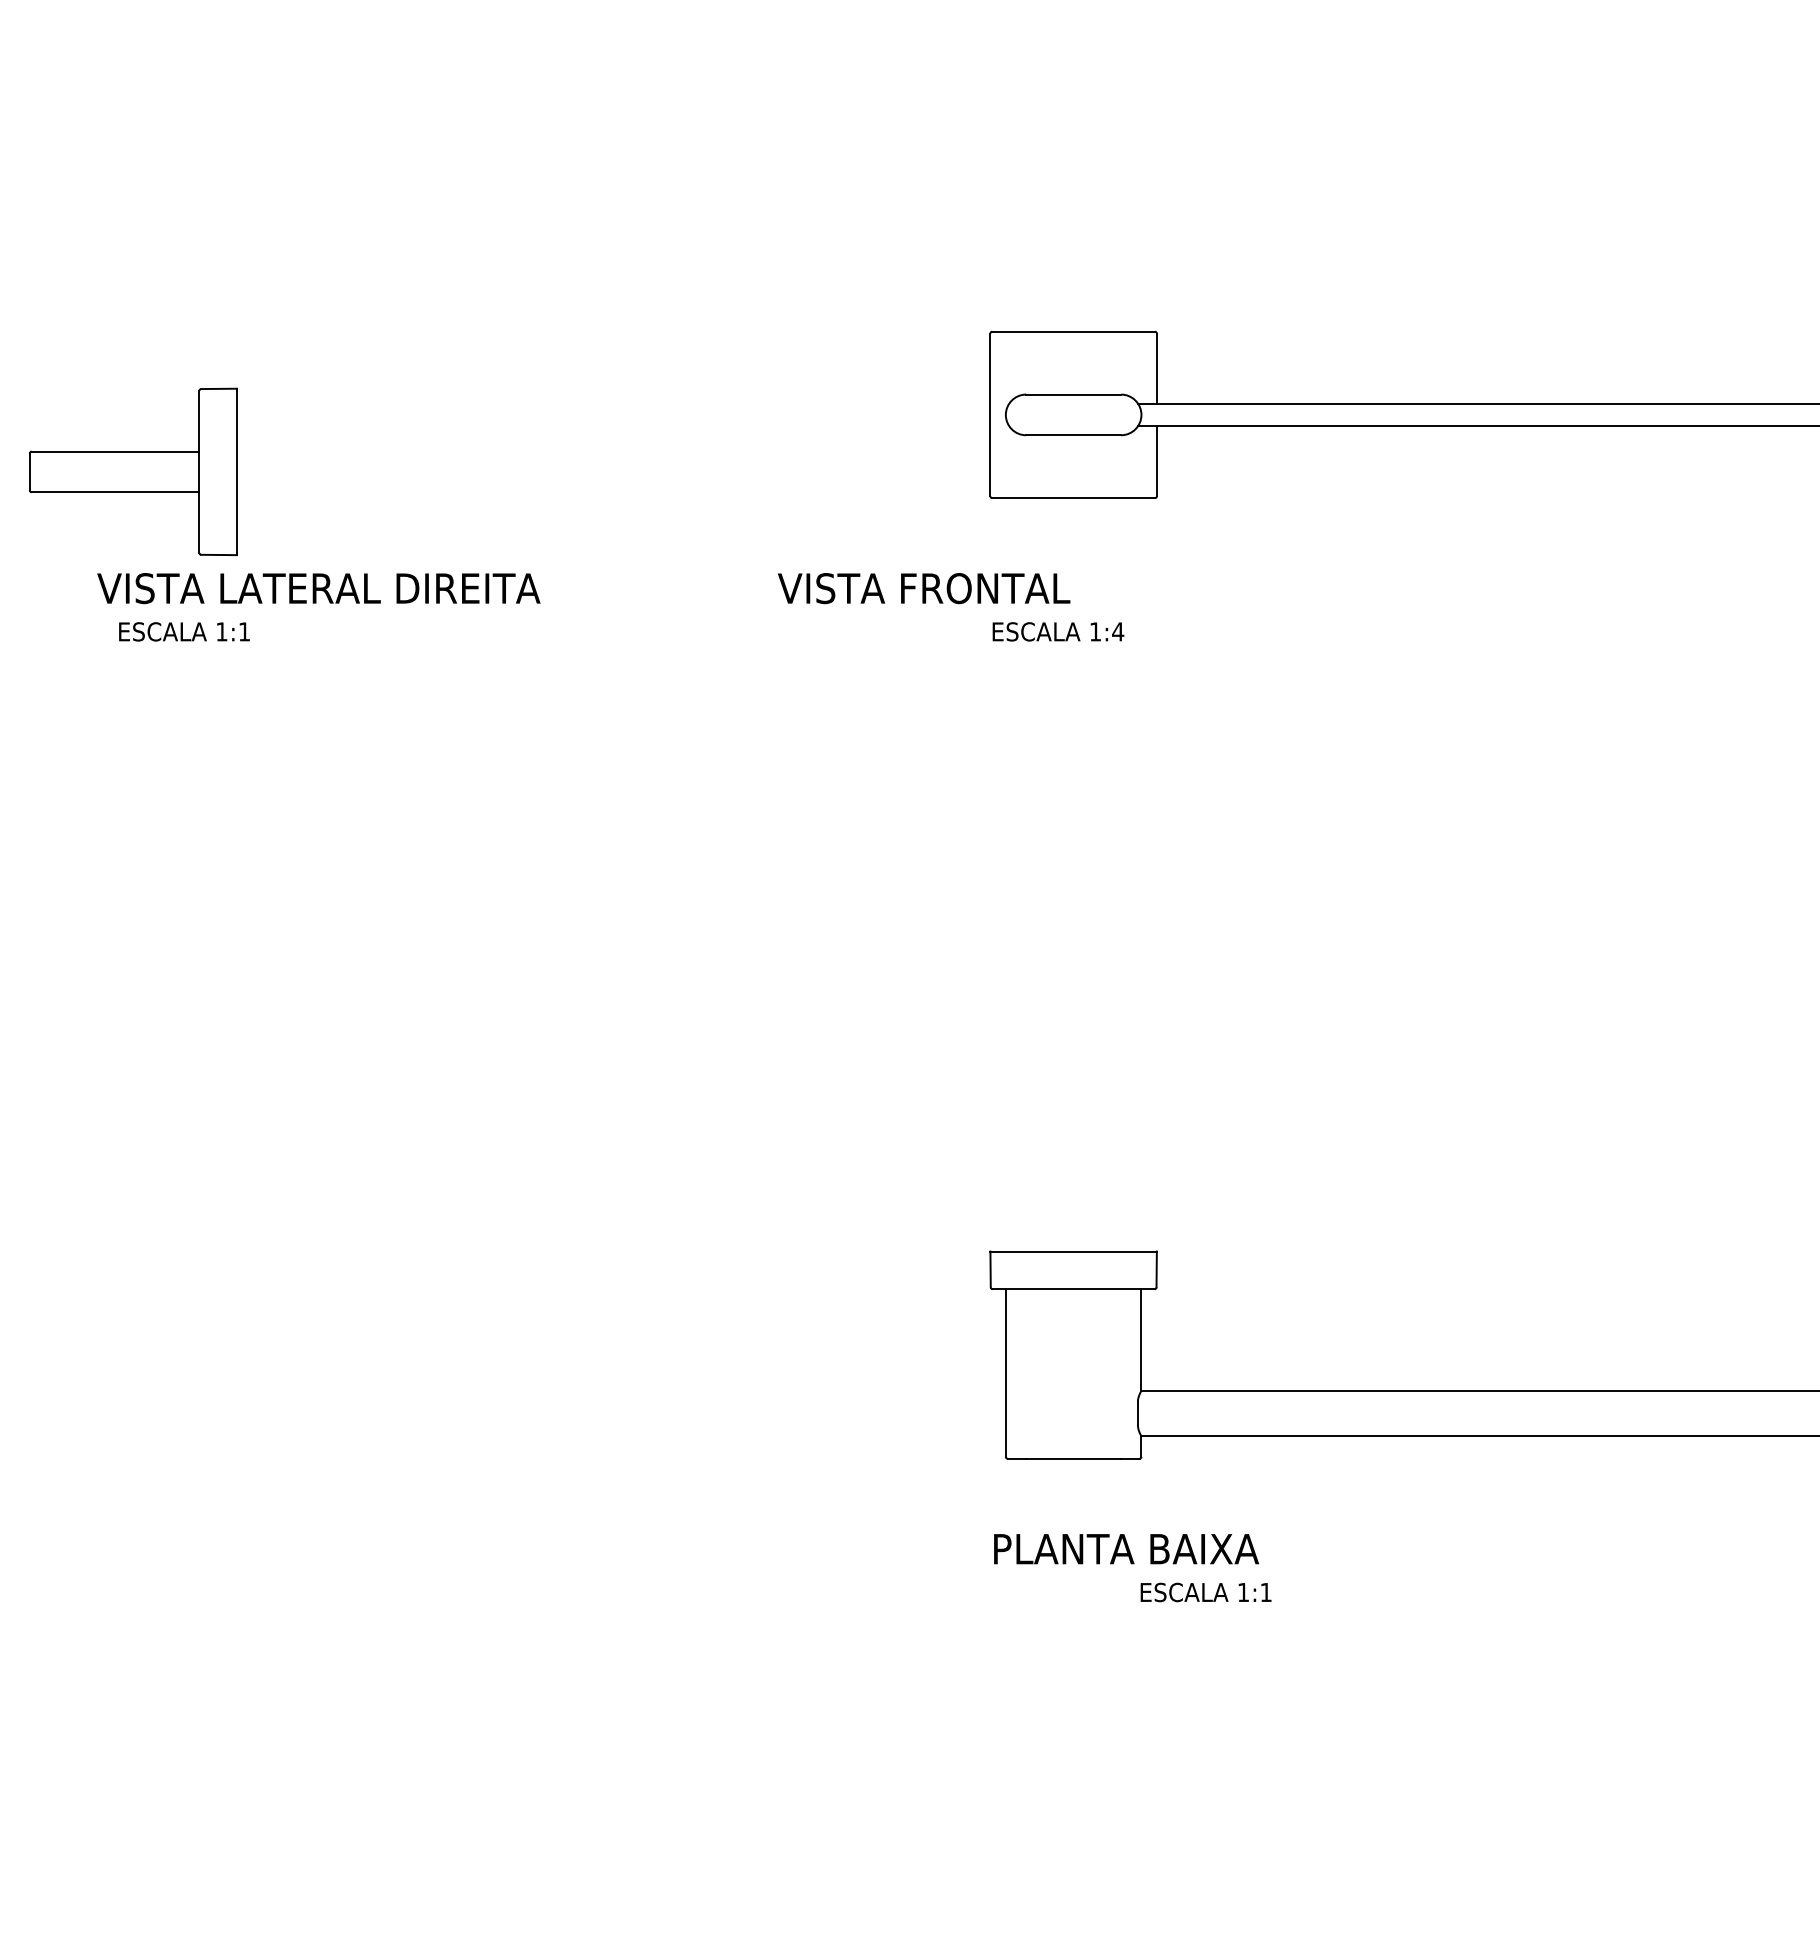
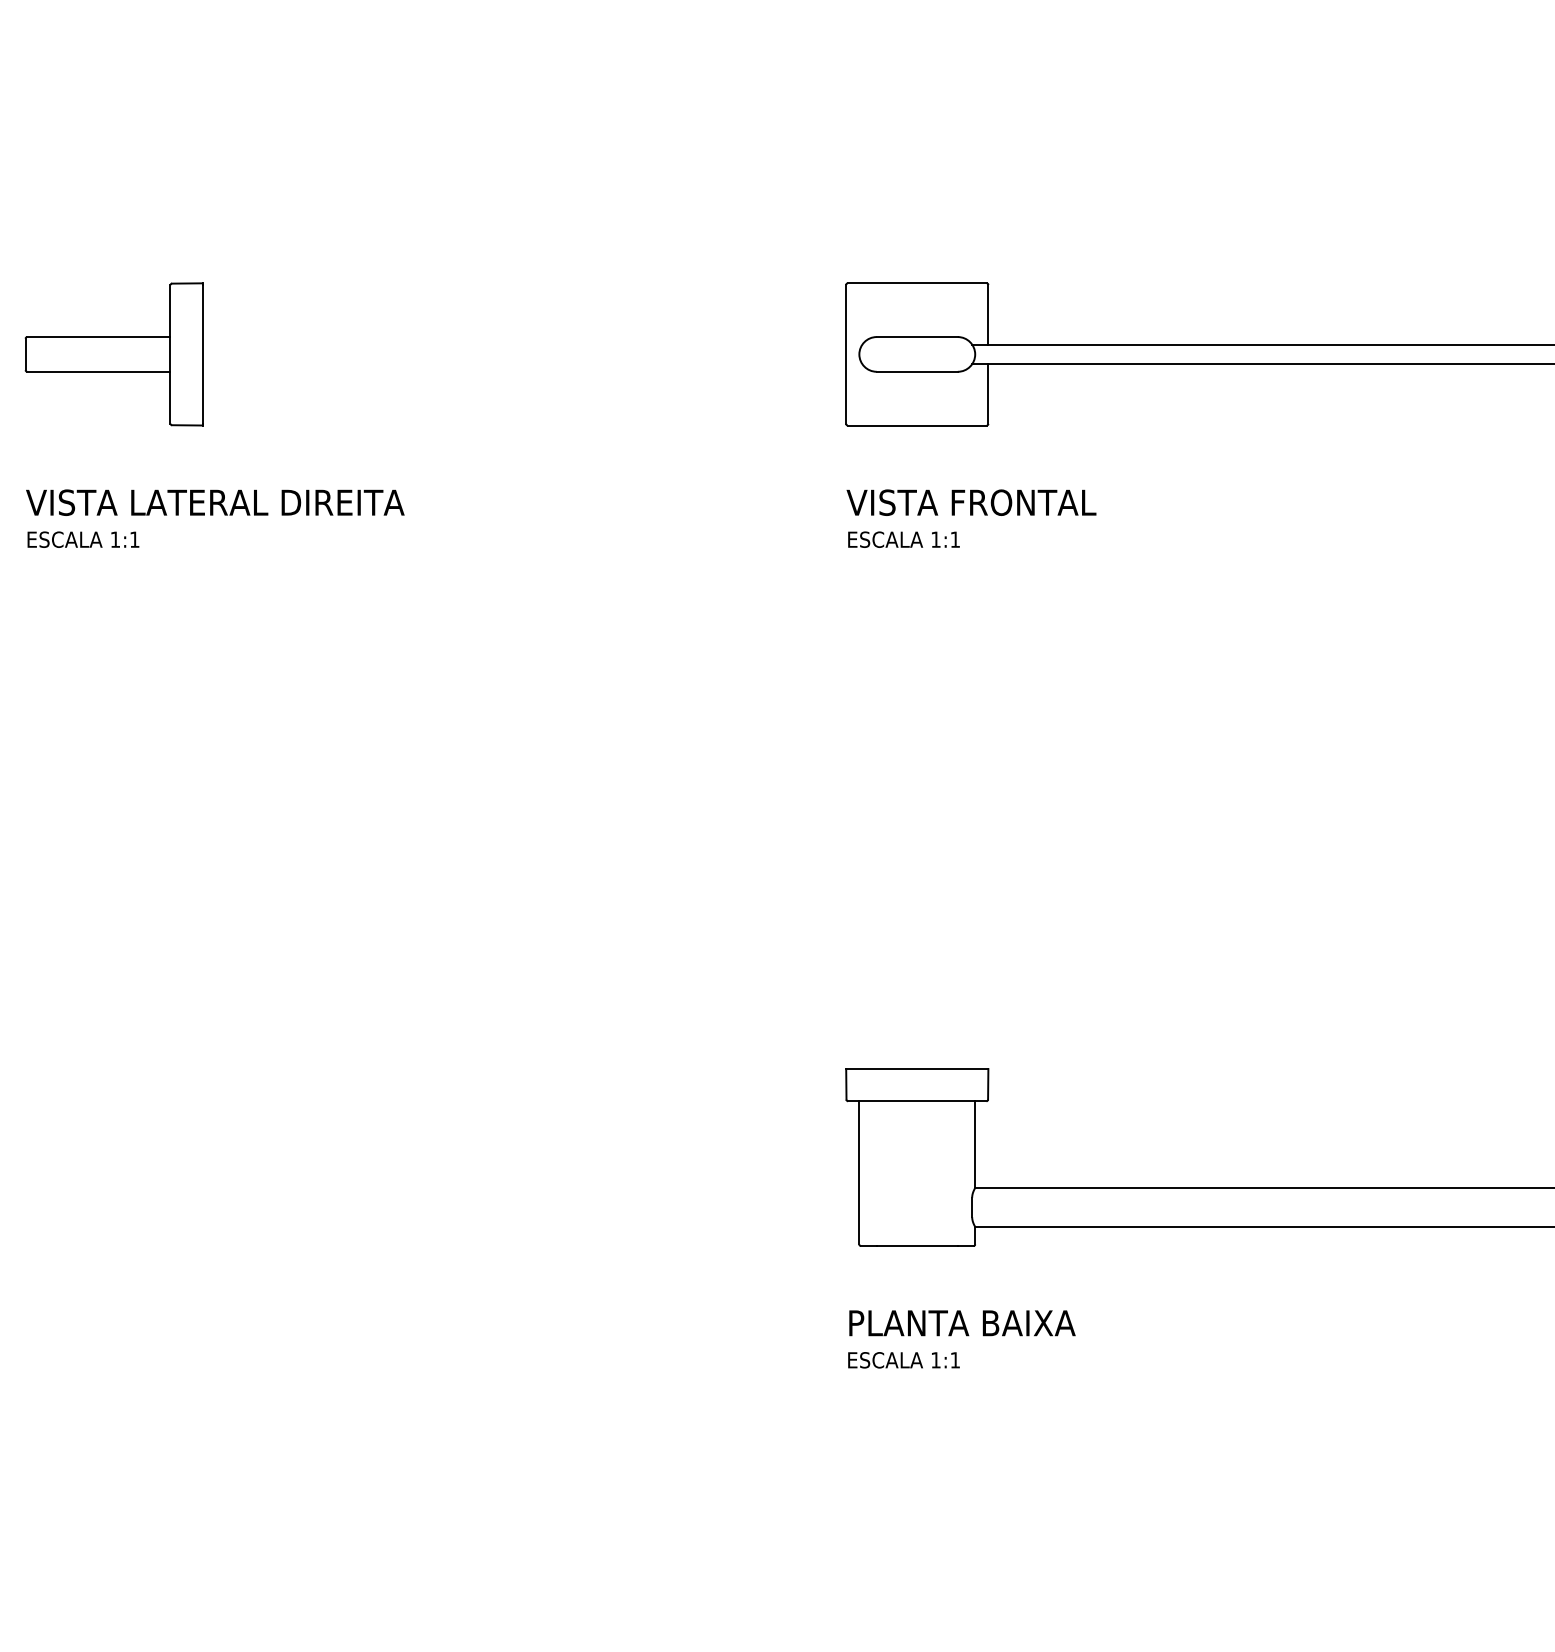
part: (133, 471) -> (114, 354), moved
text: (318, 588) -> (215, 502), moved
text: (924, 588) -> (971, 502), moved
text: (184, 631) -> (83, 539), moved
text: (1118, 631) -> (955, 539), 1:4 -> 1:1
text: (1205, 1592) -> (903, 1360), moved

